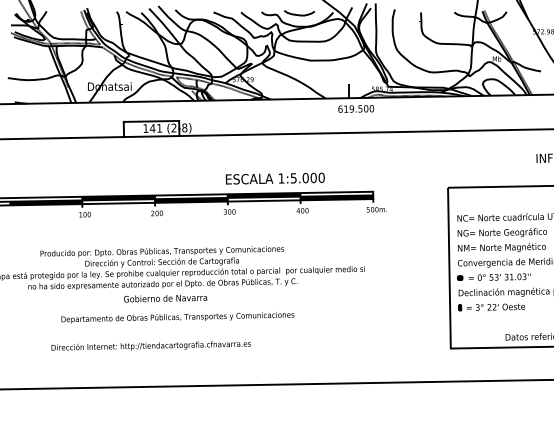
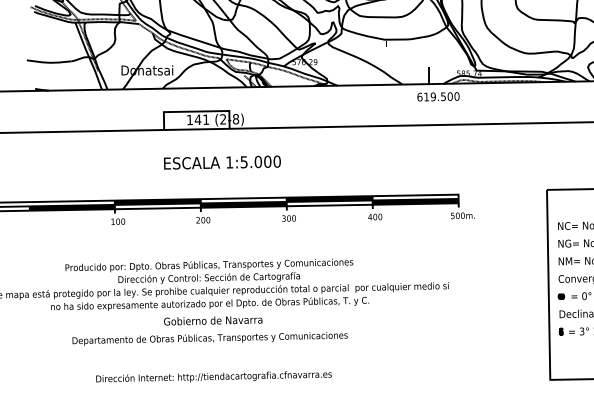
text: (274, 178) -> (221, 162), moved
text: (177, 317) -> (209, 338), moved
text: (150, 345) -> (213, 376), moved

